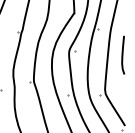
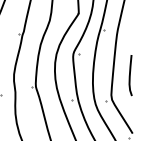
curve: (123, 55) -> (130, 75), moved

